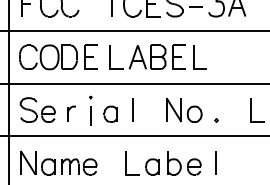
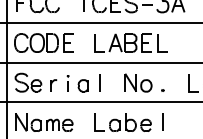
part: (157, 56) -> (130, 42), moved
part: (89, 111) -> (67, 83), size x0.71

